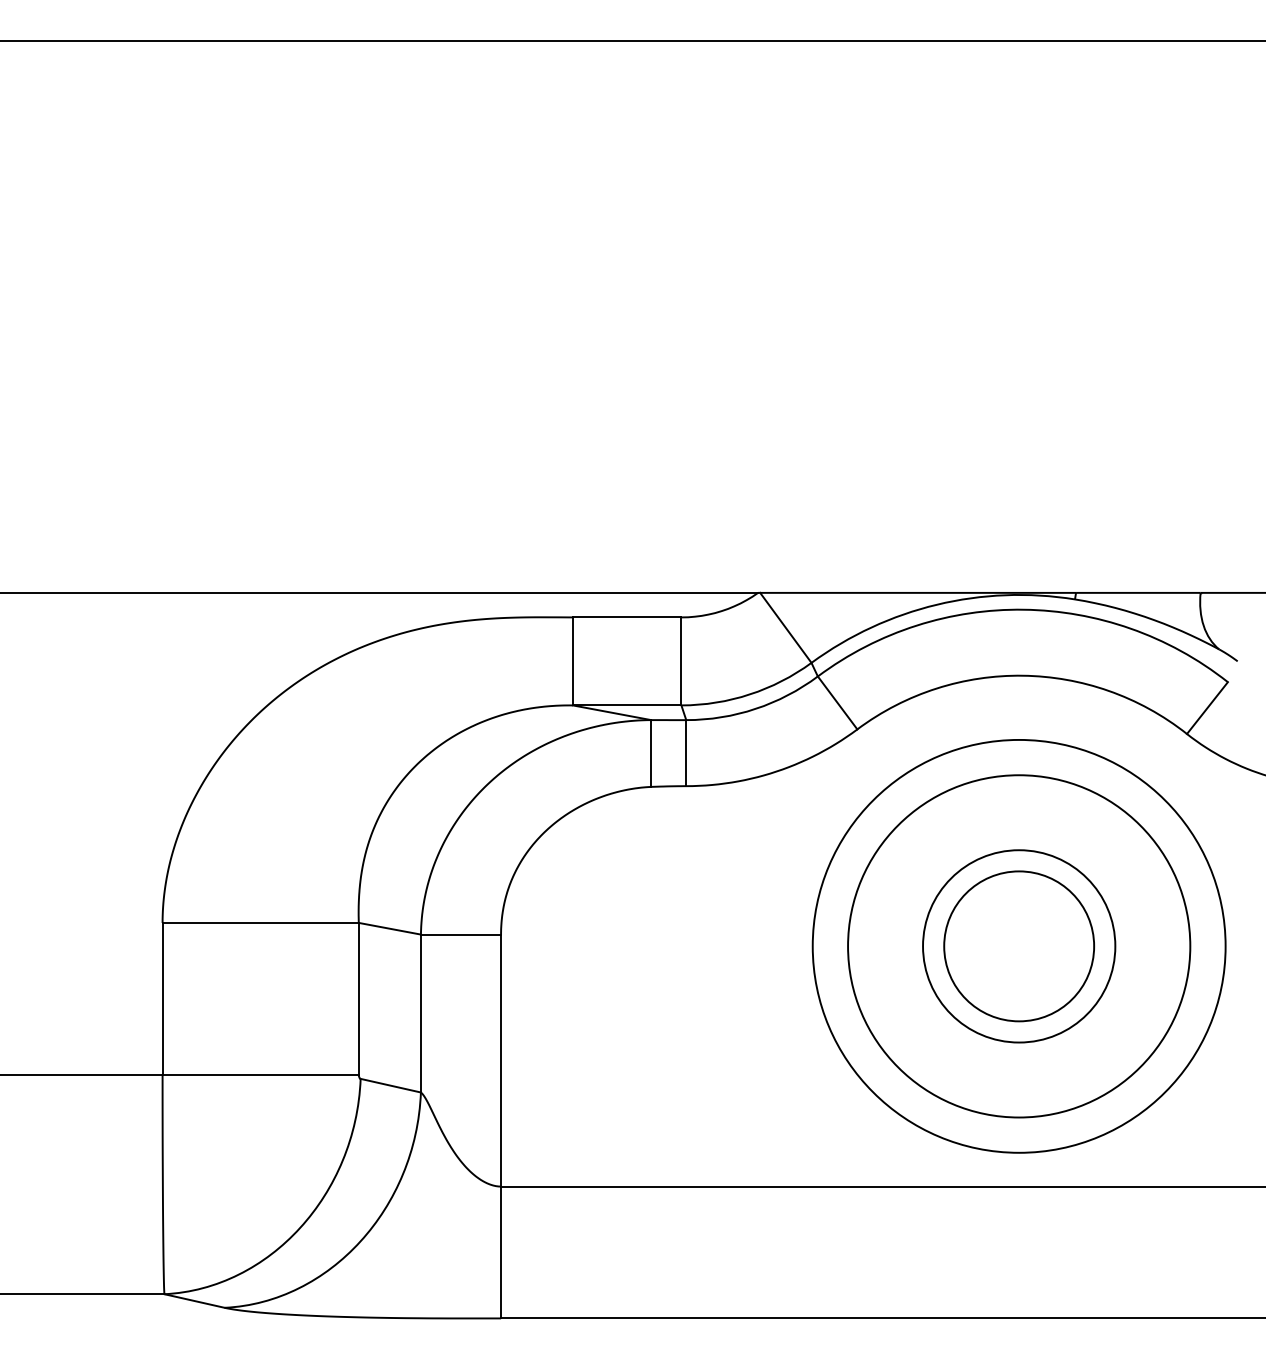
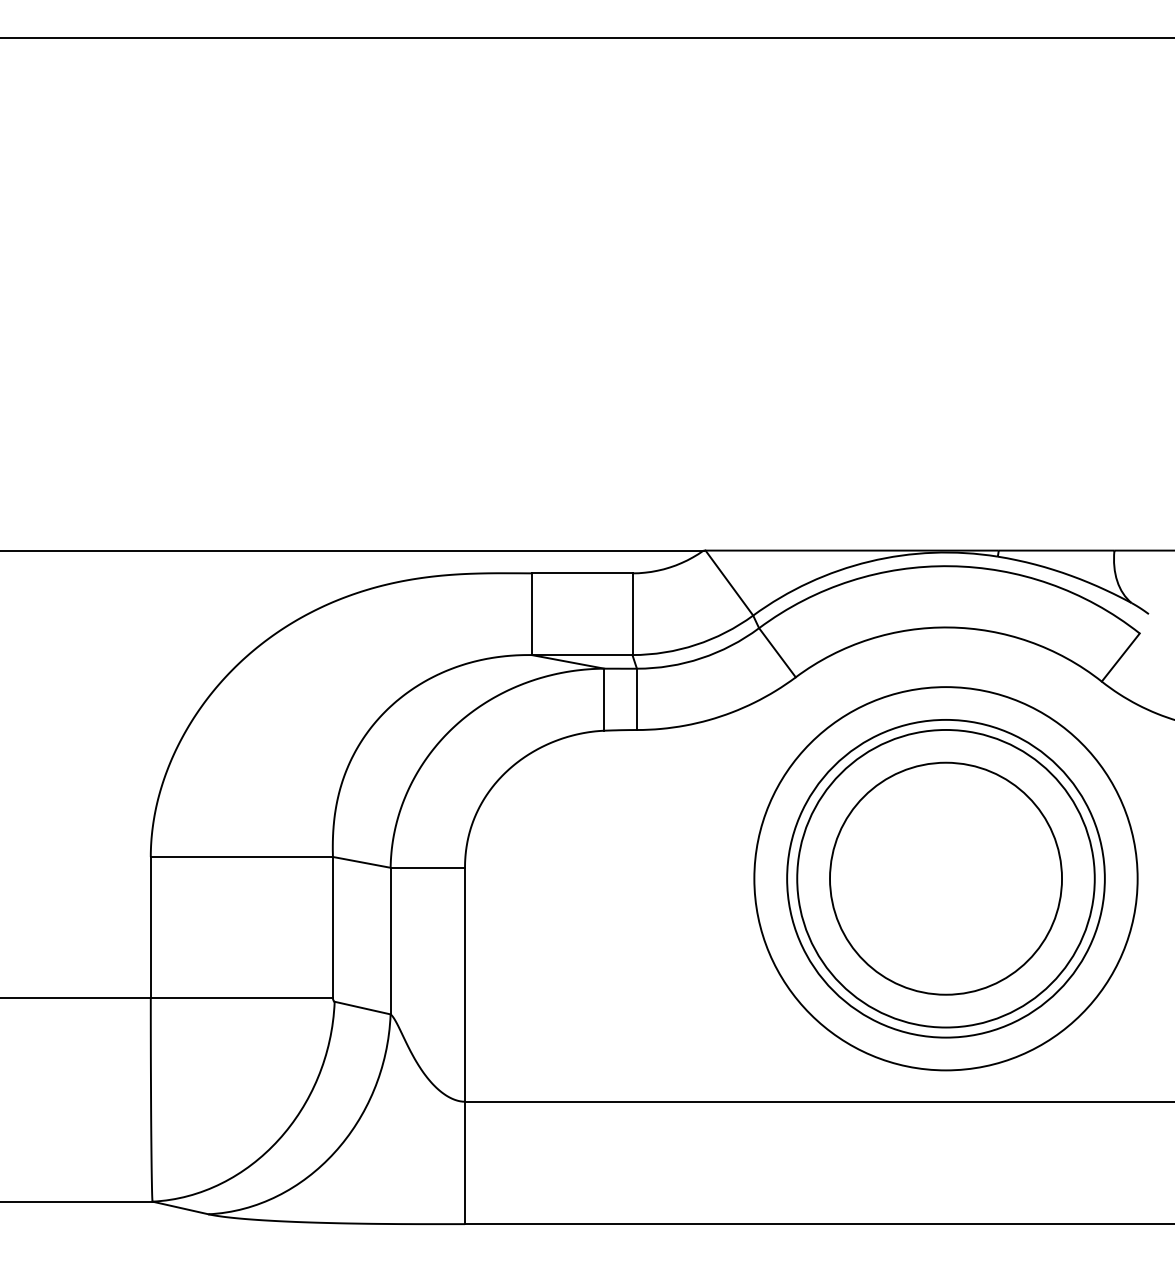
circle: (1018, 946) -> (945, 878), size x1.67
circle: (1019, 946) -> (946, 878), size x1.67

